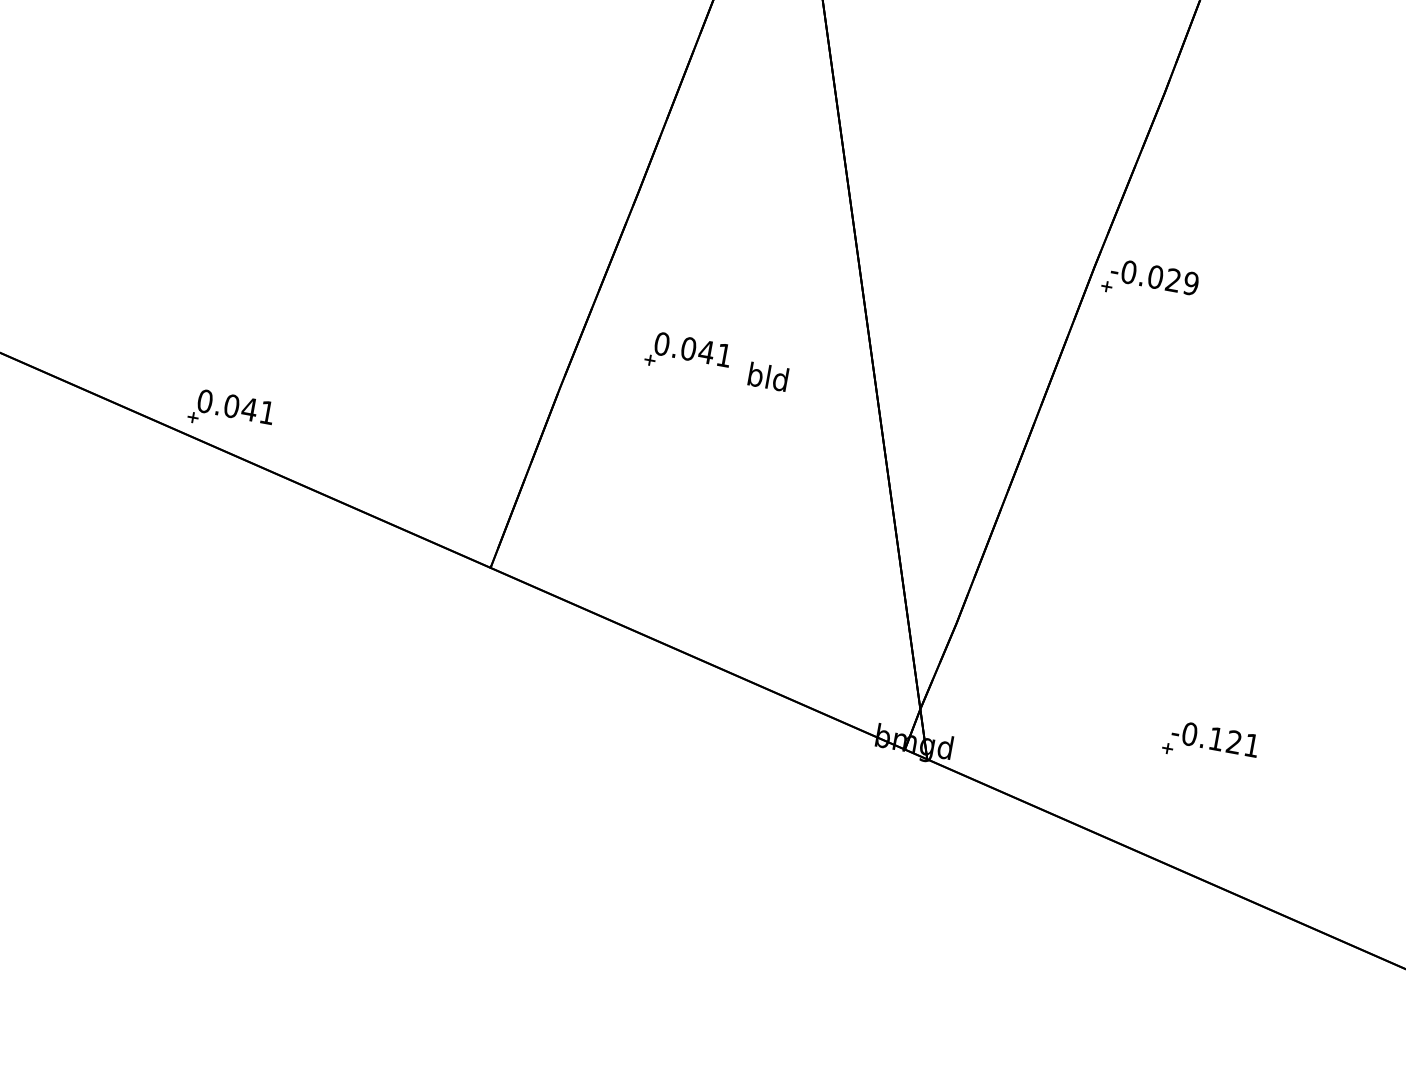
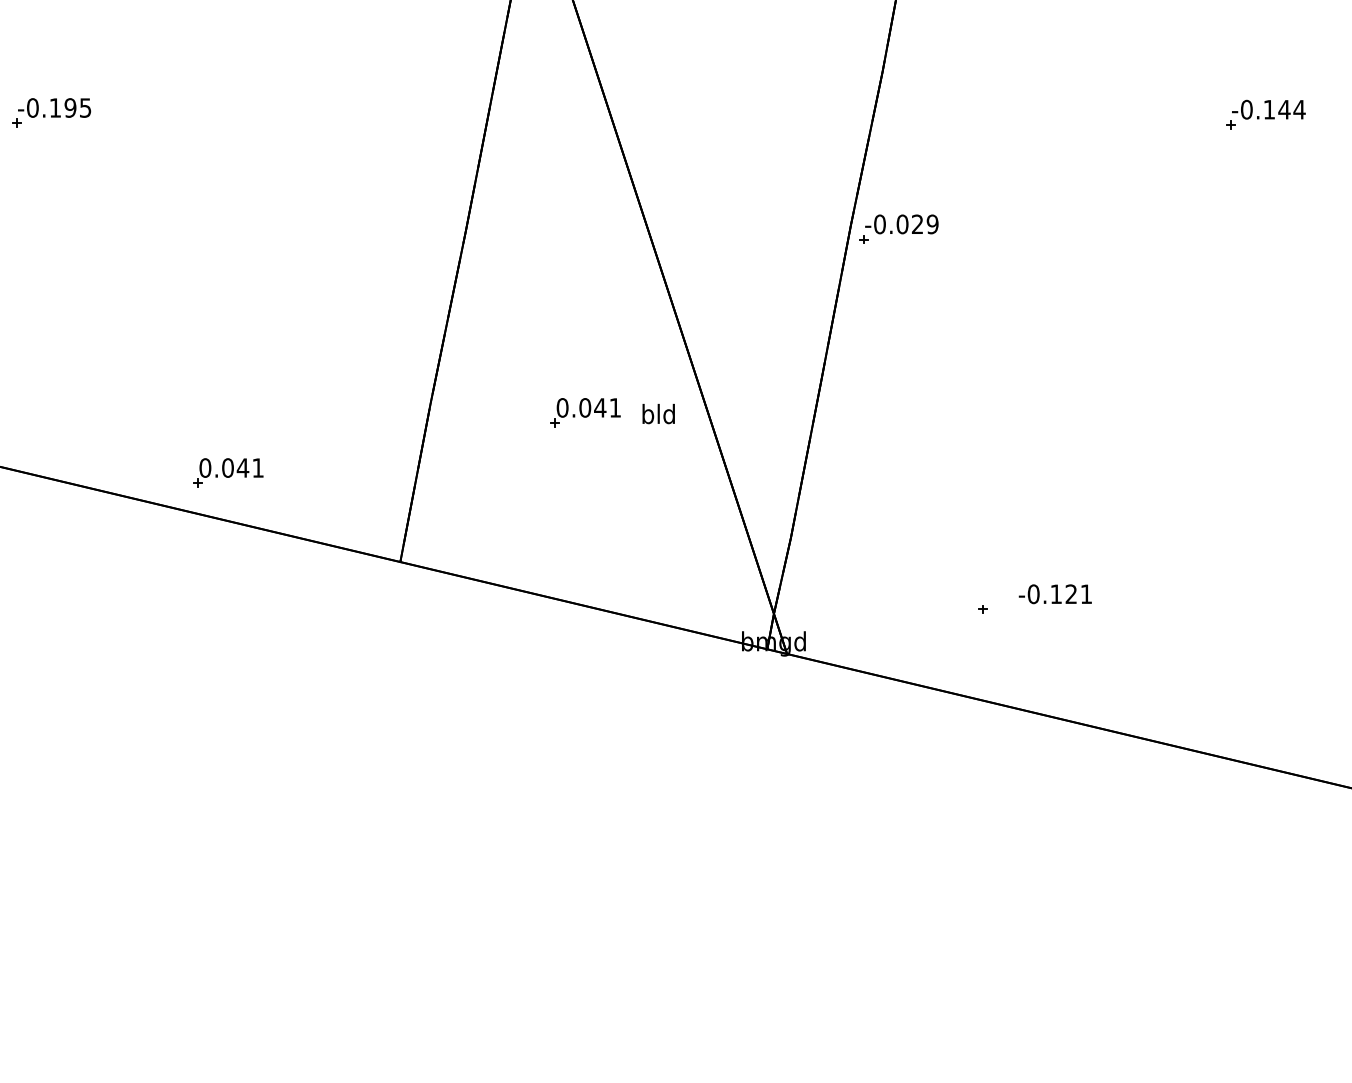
part: (688, 354) -> (585, 412), moved
text: (767, 377) -> (658, 414), moved
part: (231, 411) -> (228, 472), moved
text: (1214, 738) -> (1054, 594), moved

